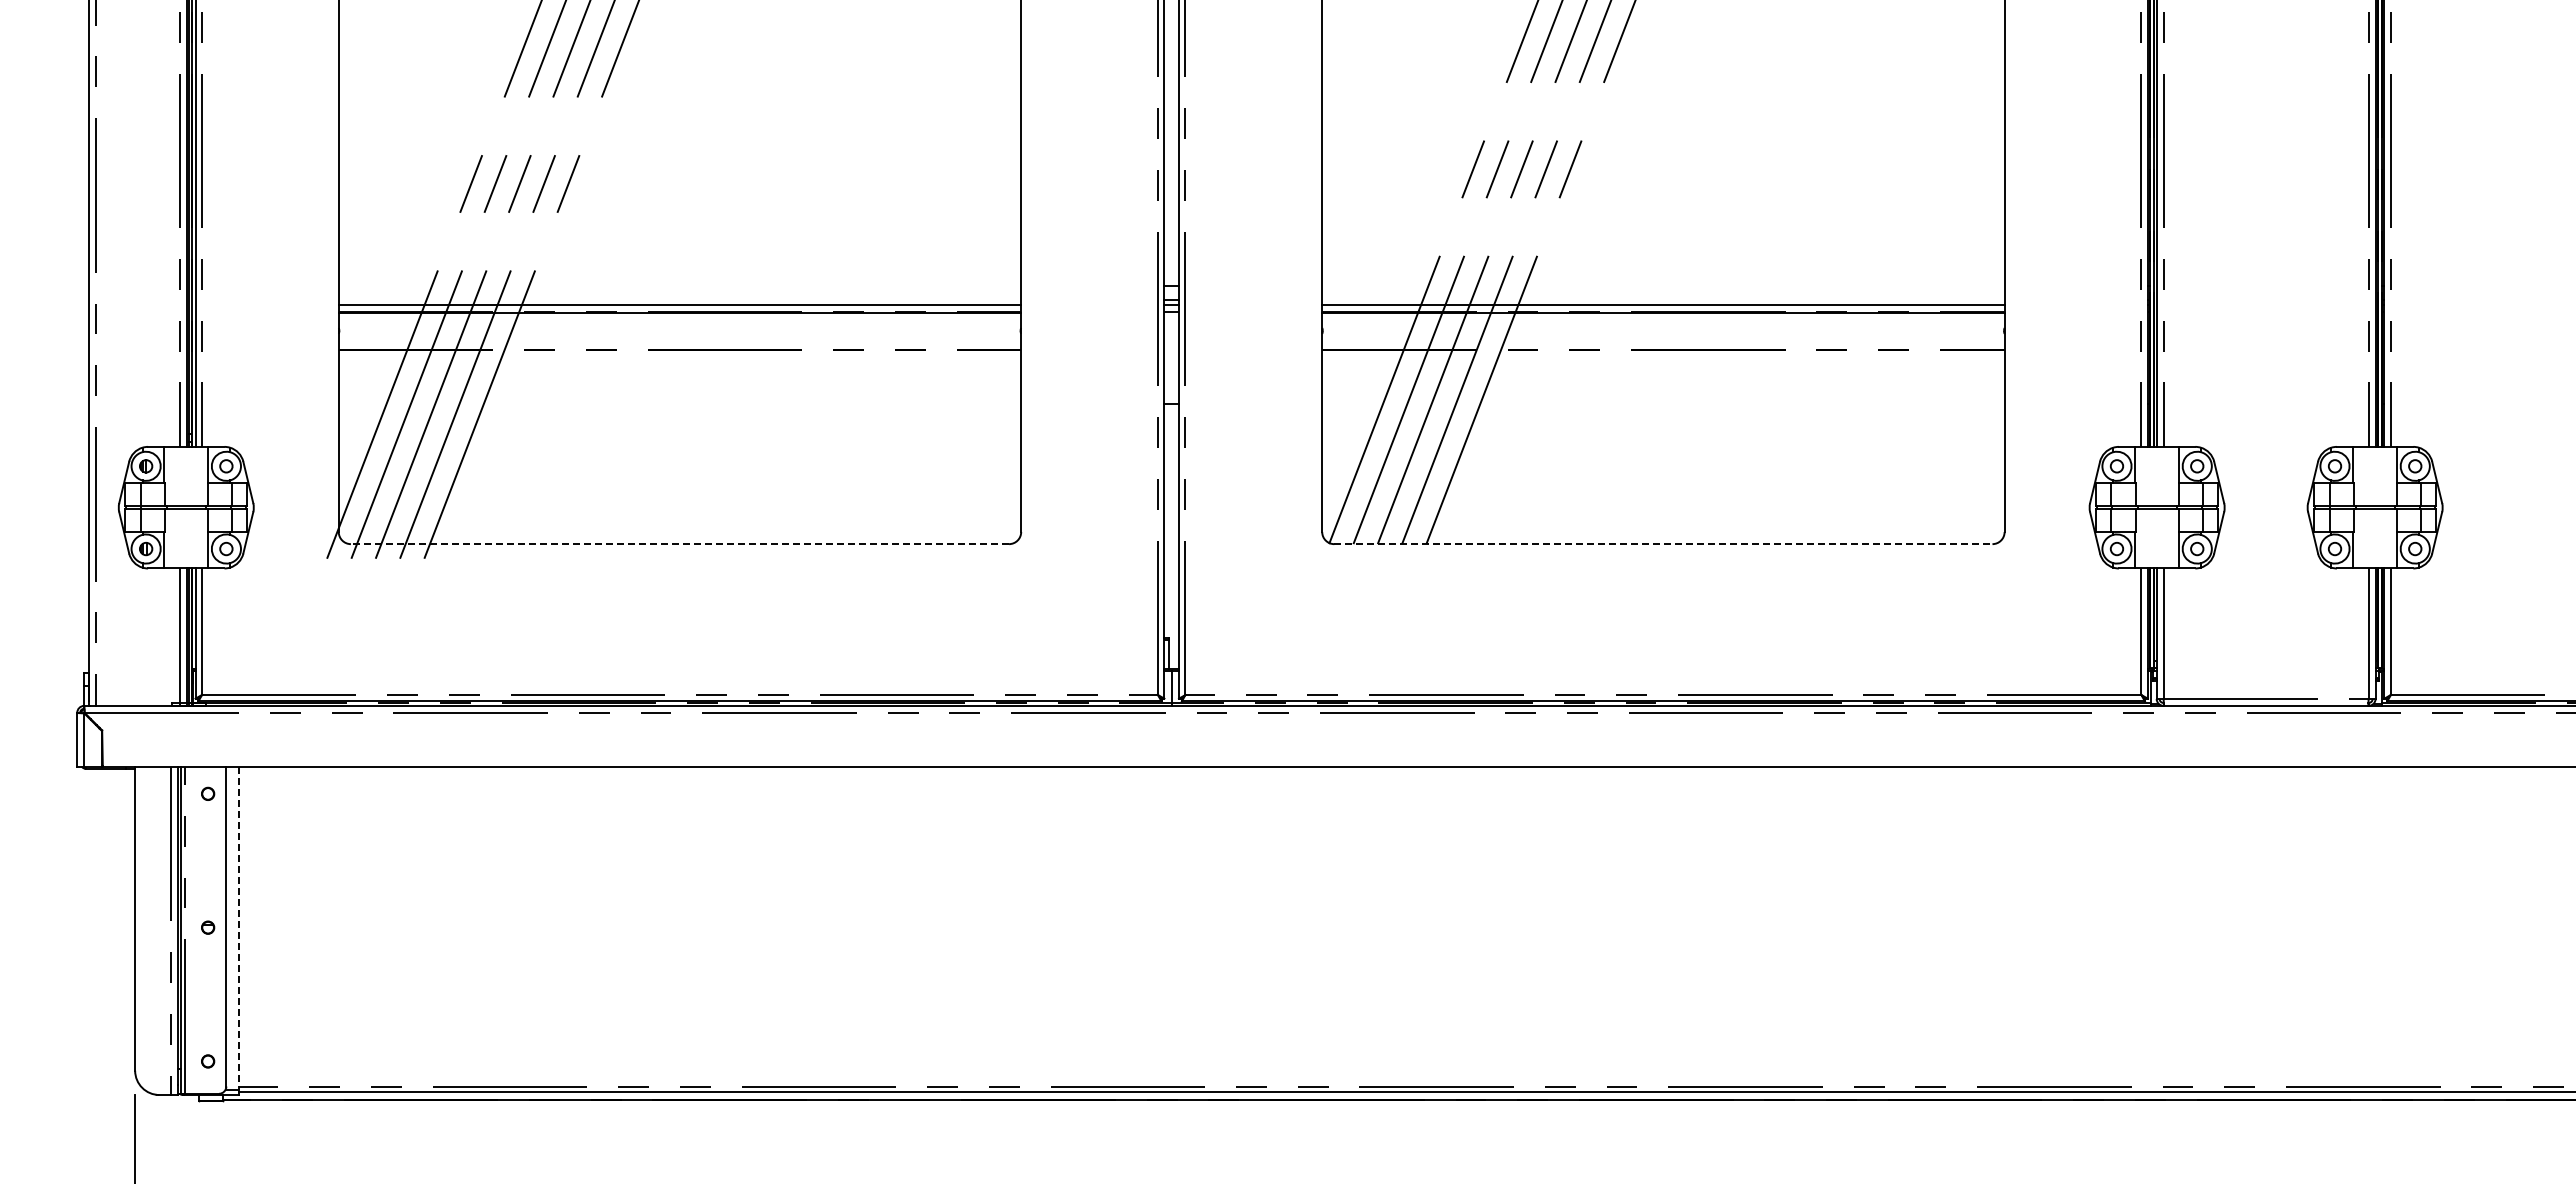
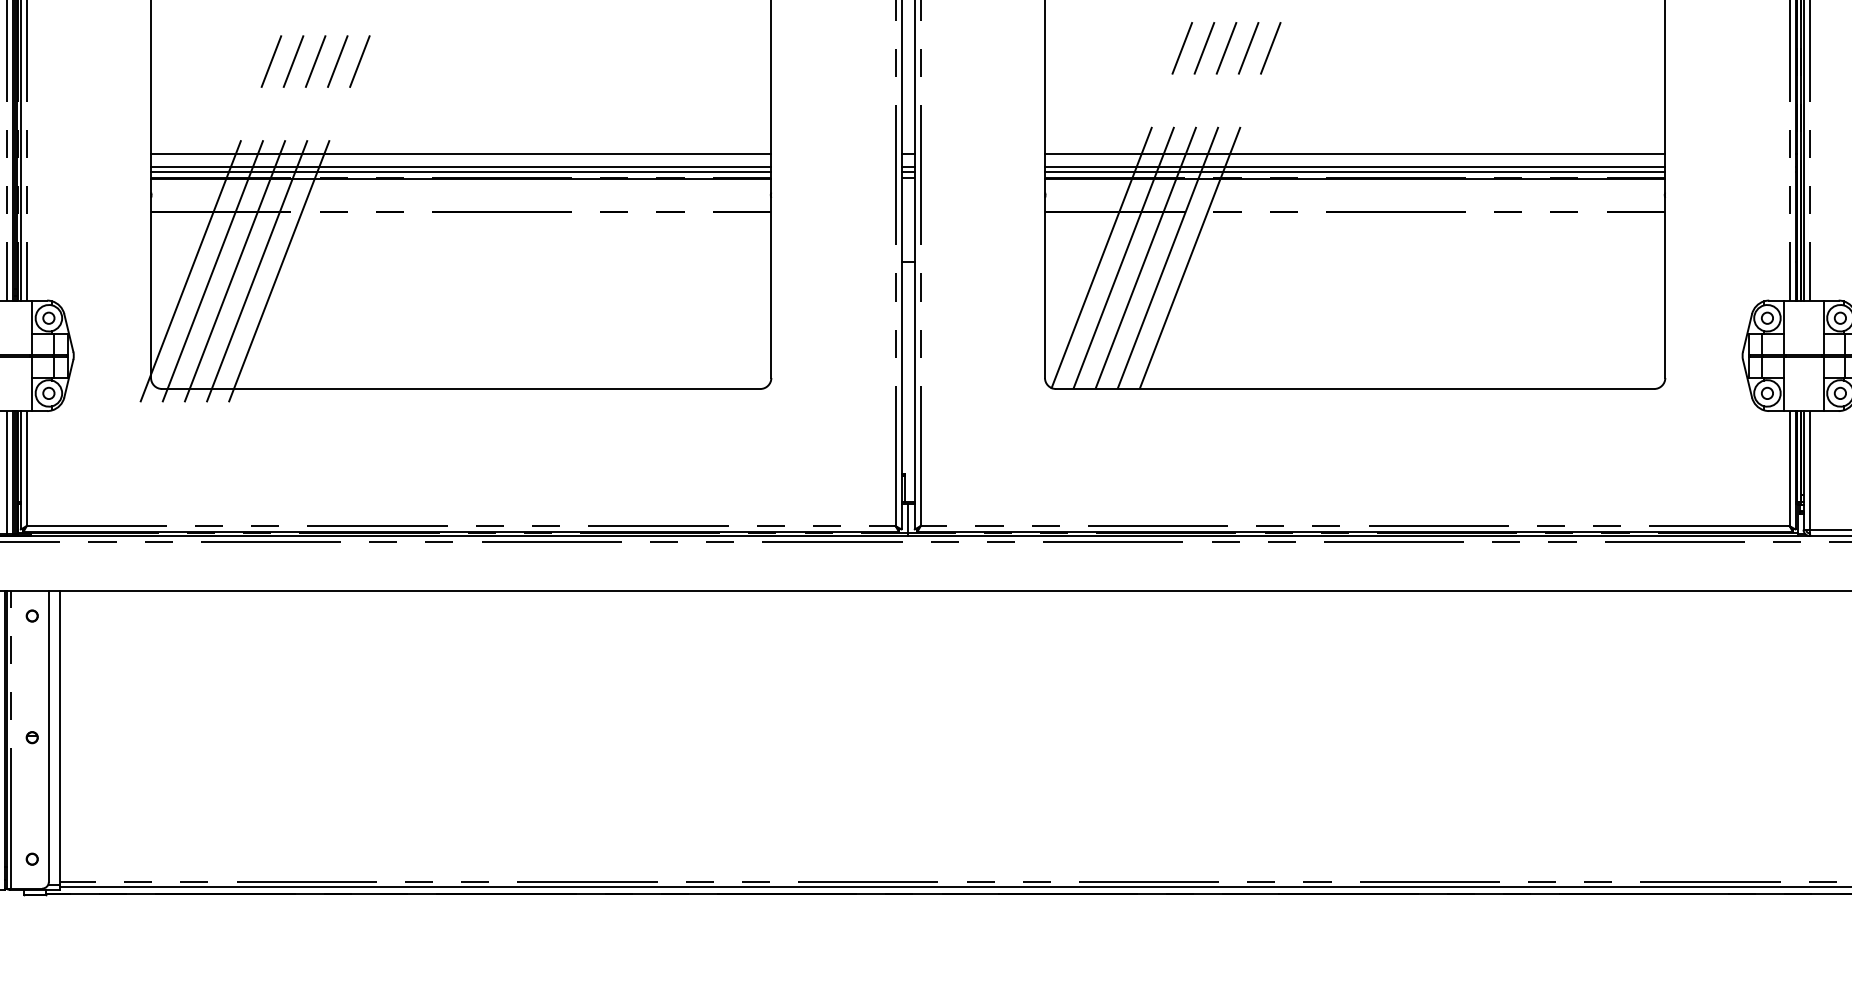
line: (679, 285) -> (460, 153), added
line: (1663, 285) -> (1355, 153), added
line: (679, 300) -> (460, 167), added
line: (1663, 300) -> (1355, 167), added
line: (679, 544) -> (460, 389), dashed -> solid
line: (1663, 544) -> (1355, 389), dashed -> solid
line: (238, 928) -> (59, 738), dashed -> solid

